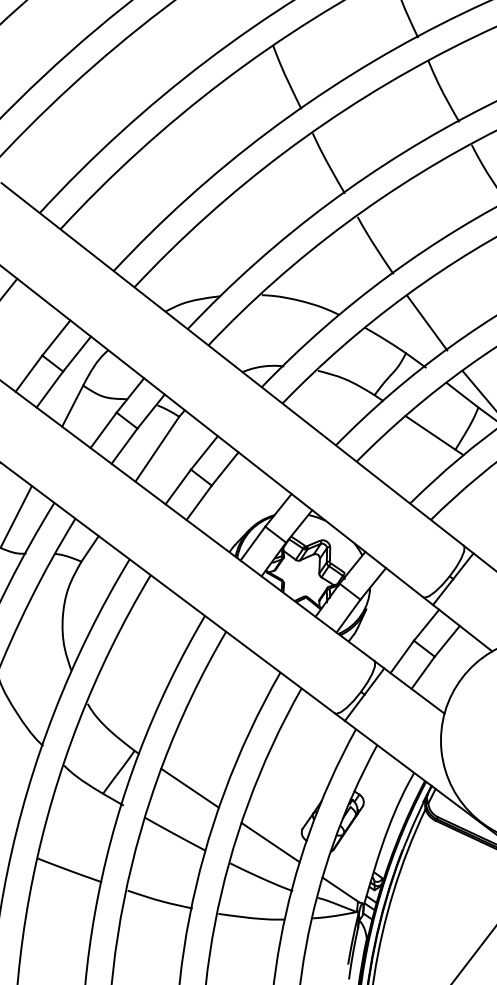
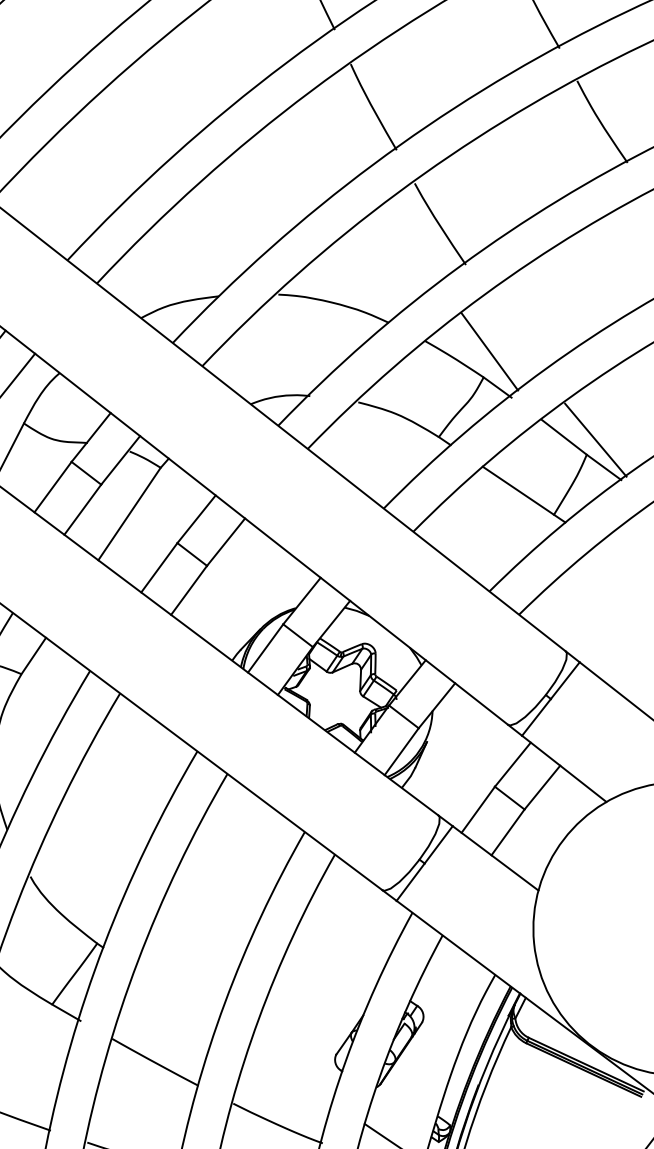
line: (427, 323) -> (489, 352), moved
line: (189, 787) -> (175, 995), removed
line: (270, 842) -> (290, 1074), removed

